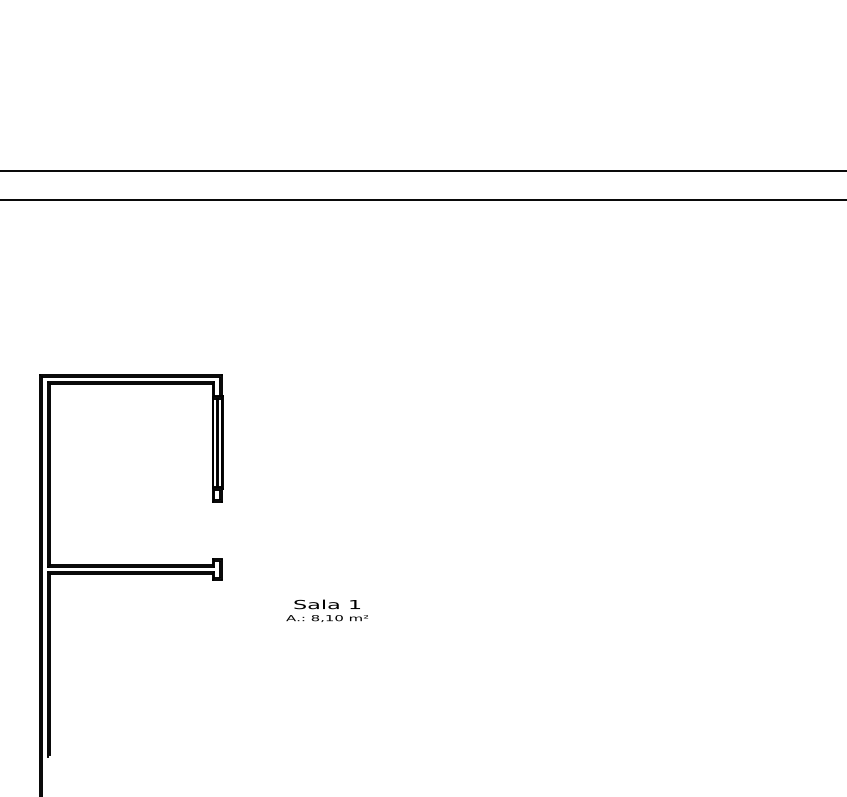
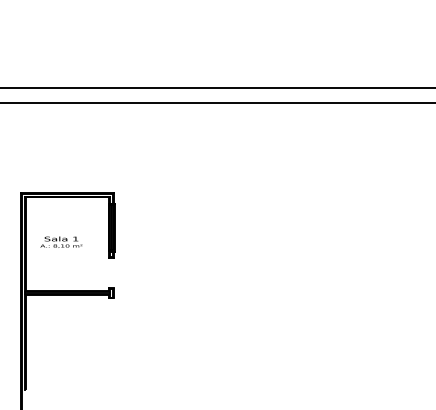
text: (327, 609) -> (61, 241), moved

